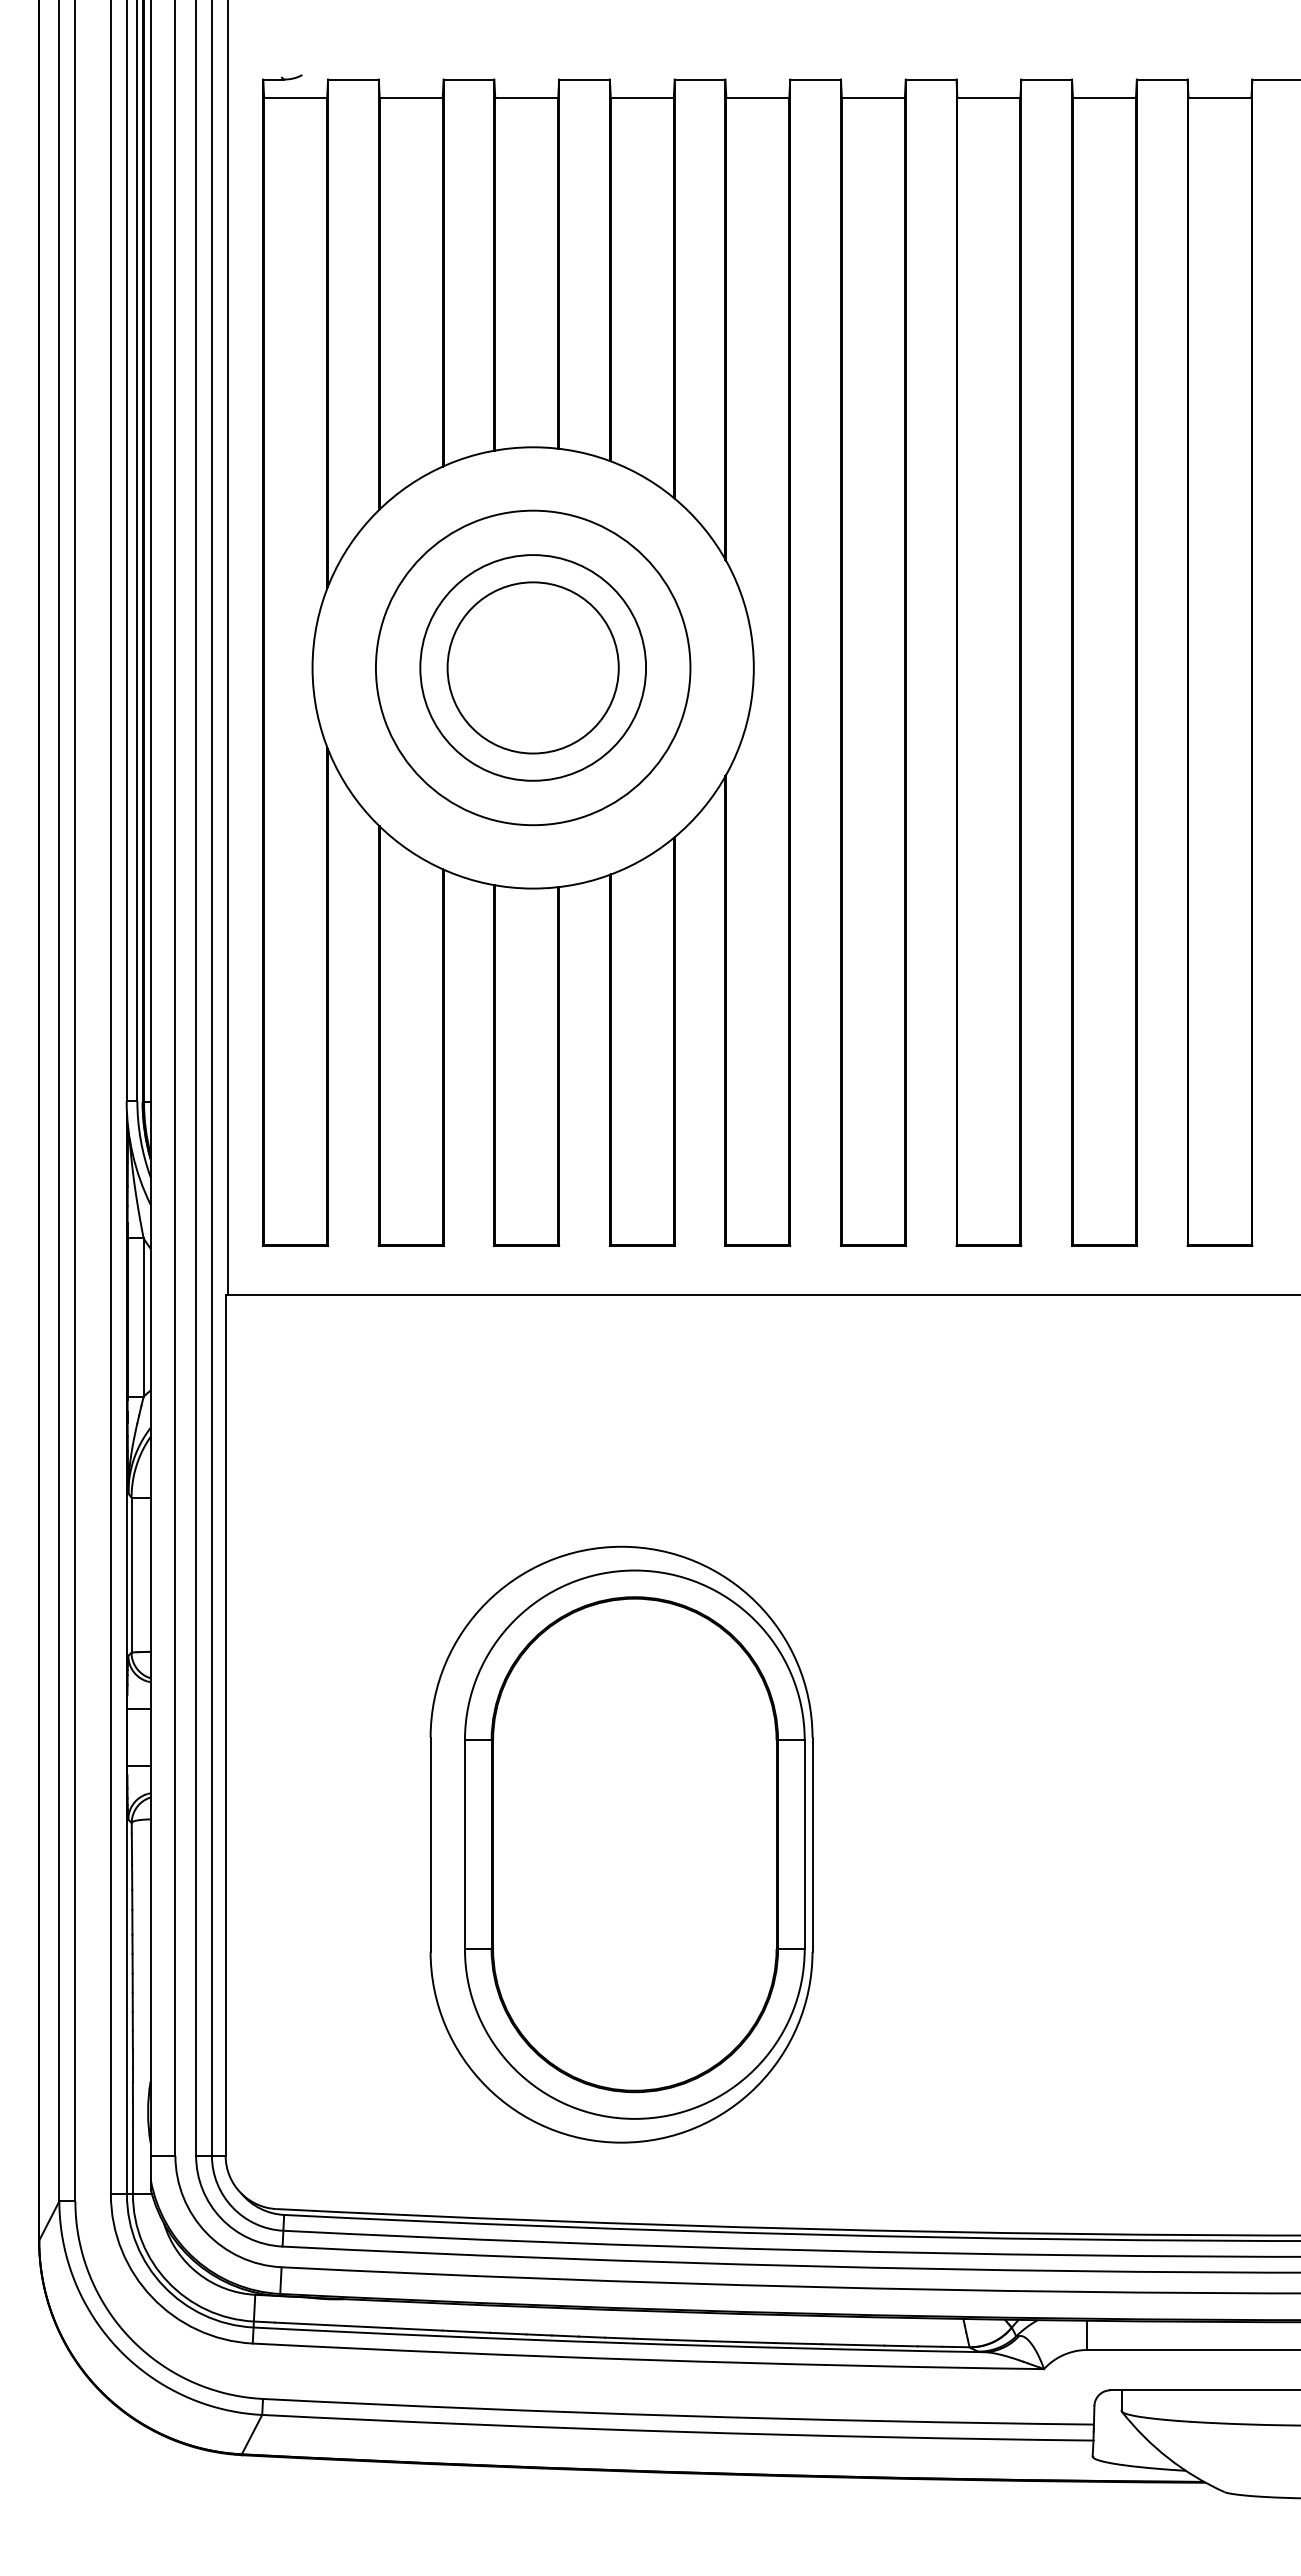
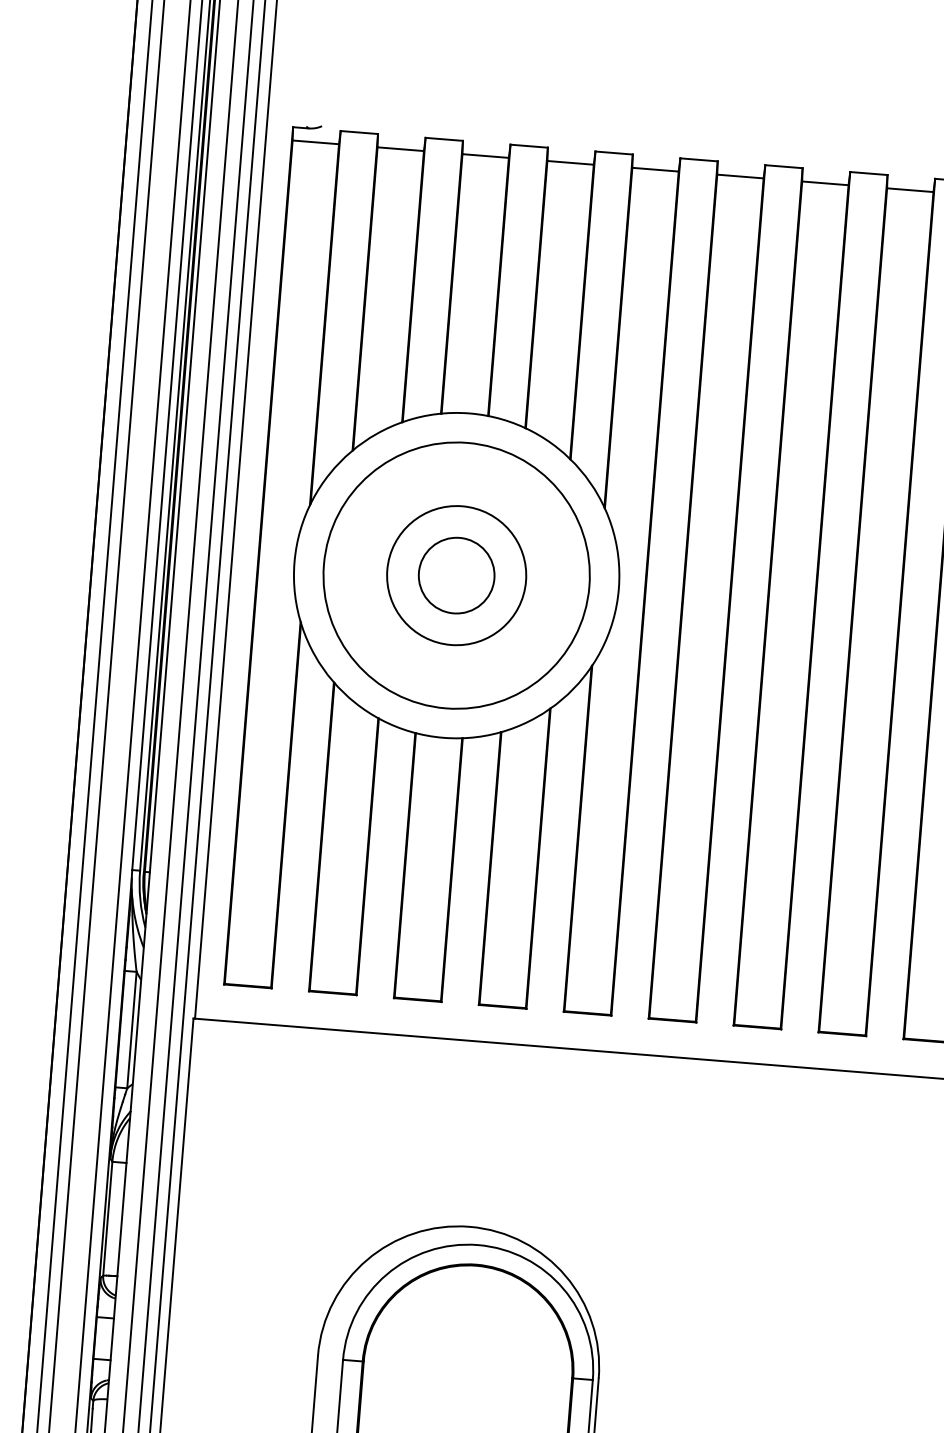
circle: (532, 667) -> (456, 575), size x0.6
circle: (532, 667) -> (456, 575), size x0.6
circle: (533, 667) -> (456, 575), size x1.6

